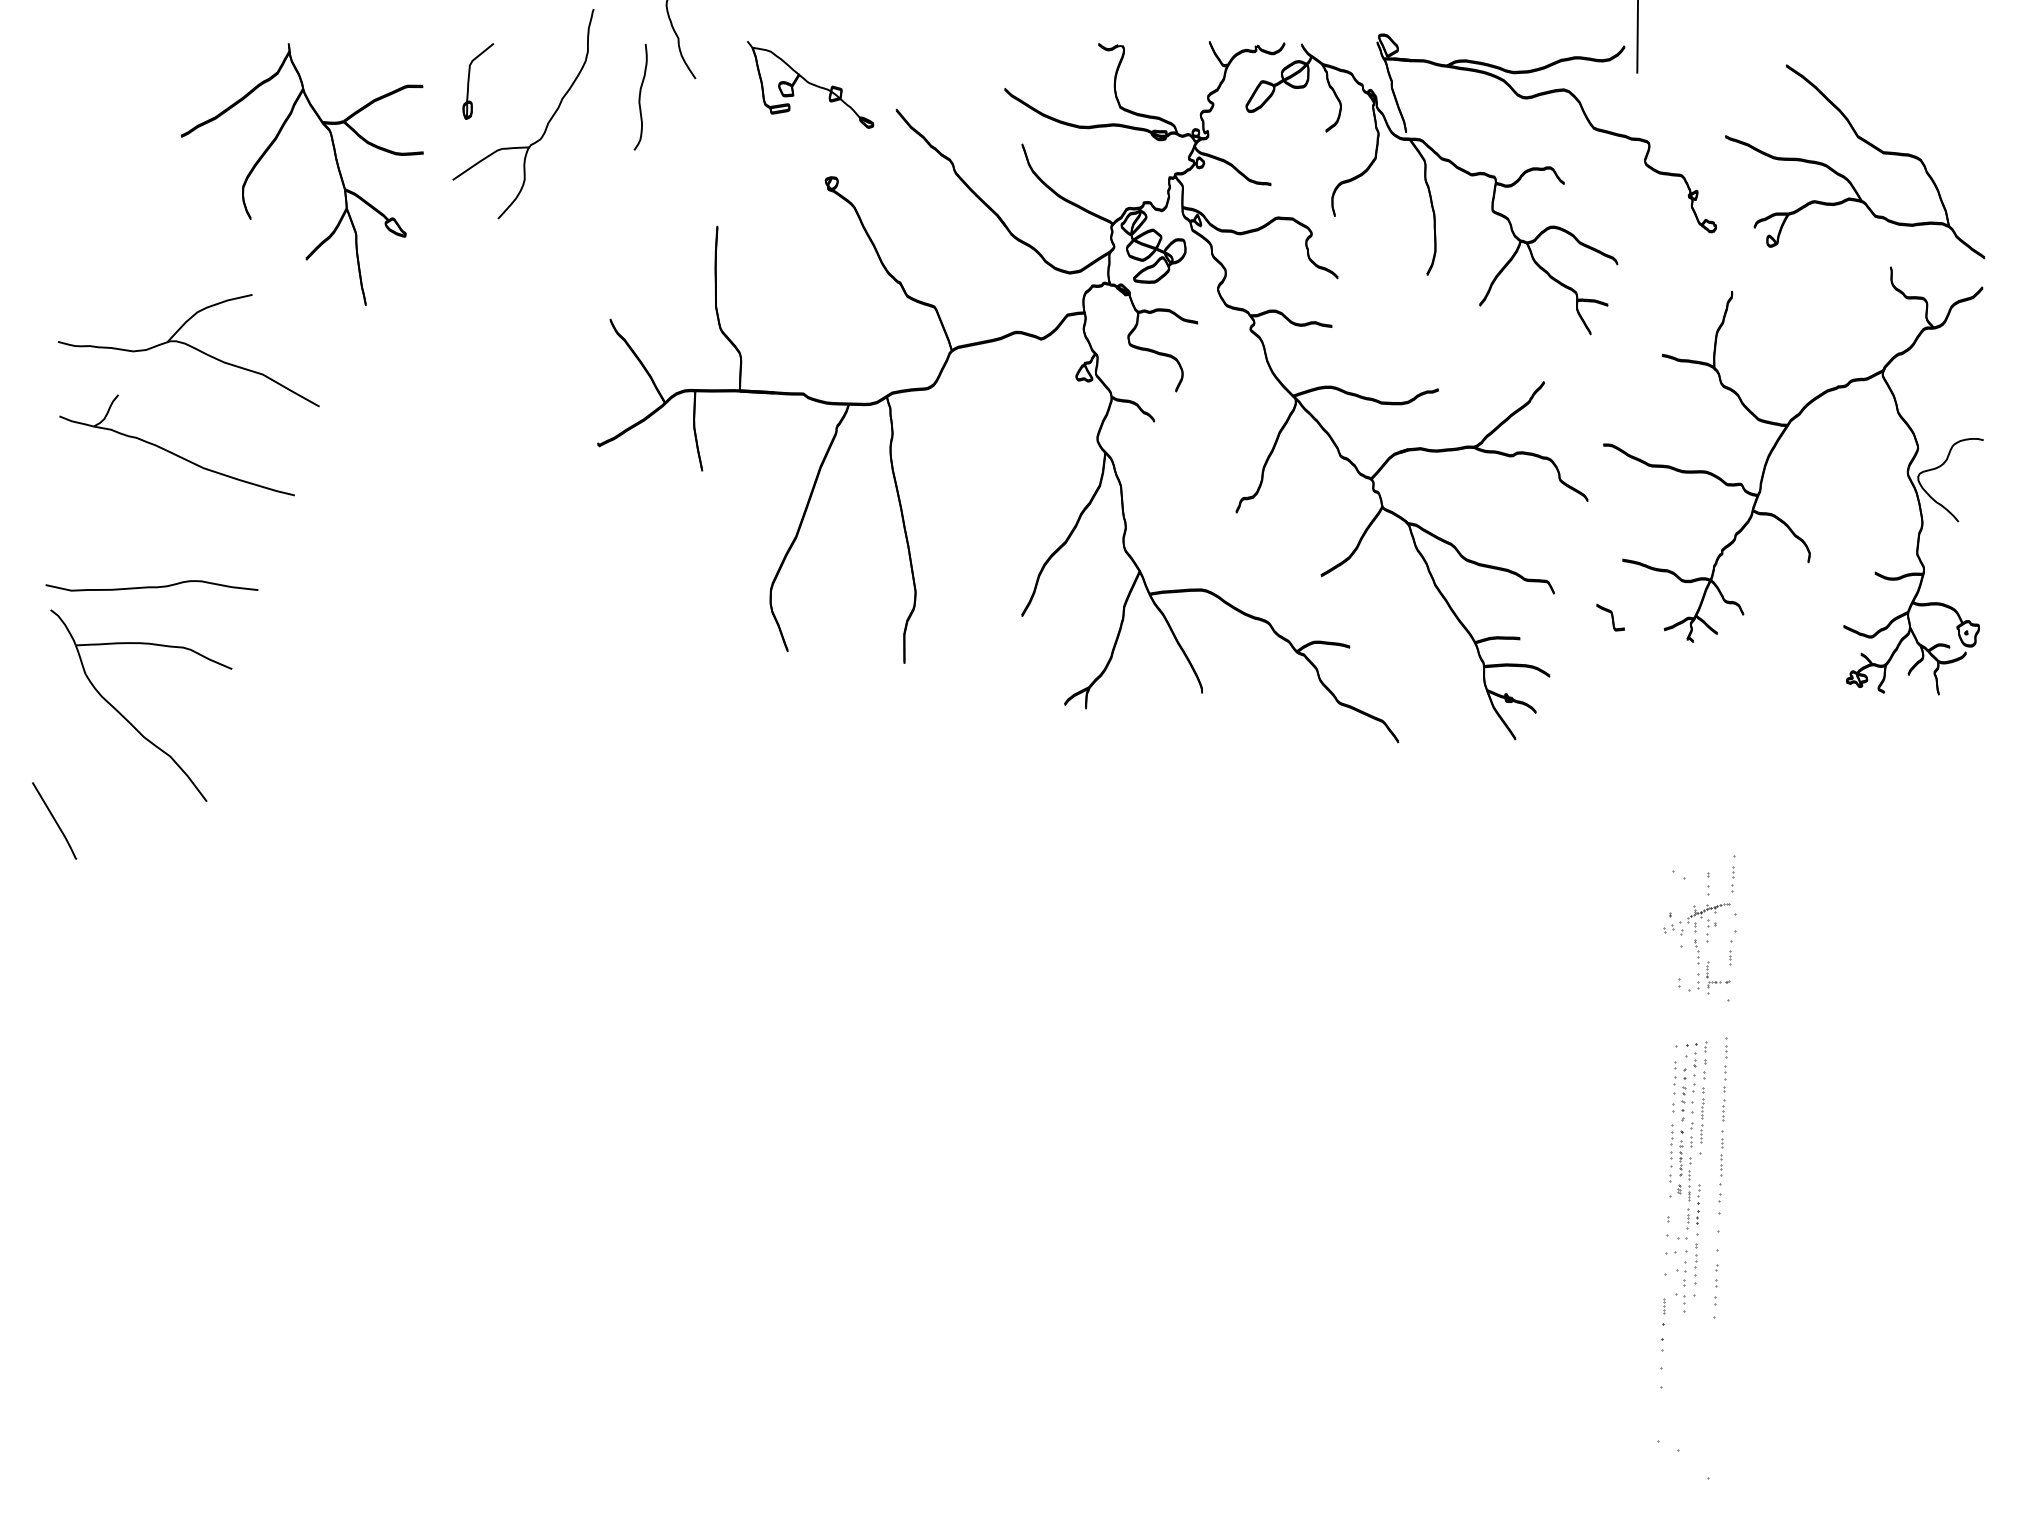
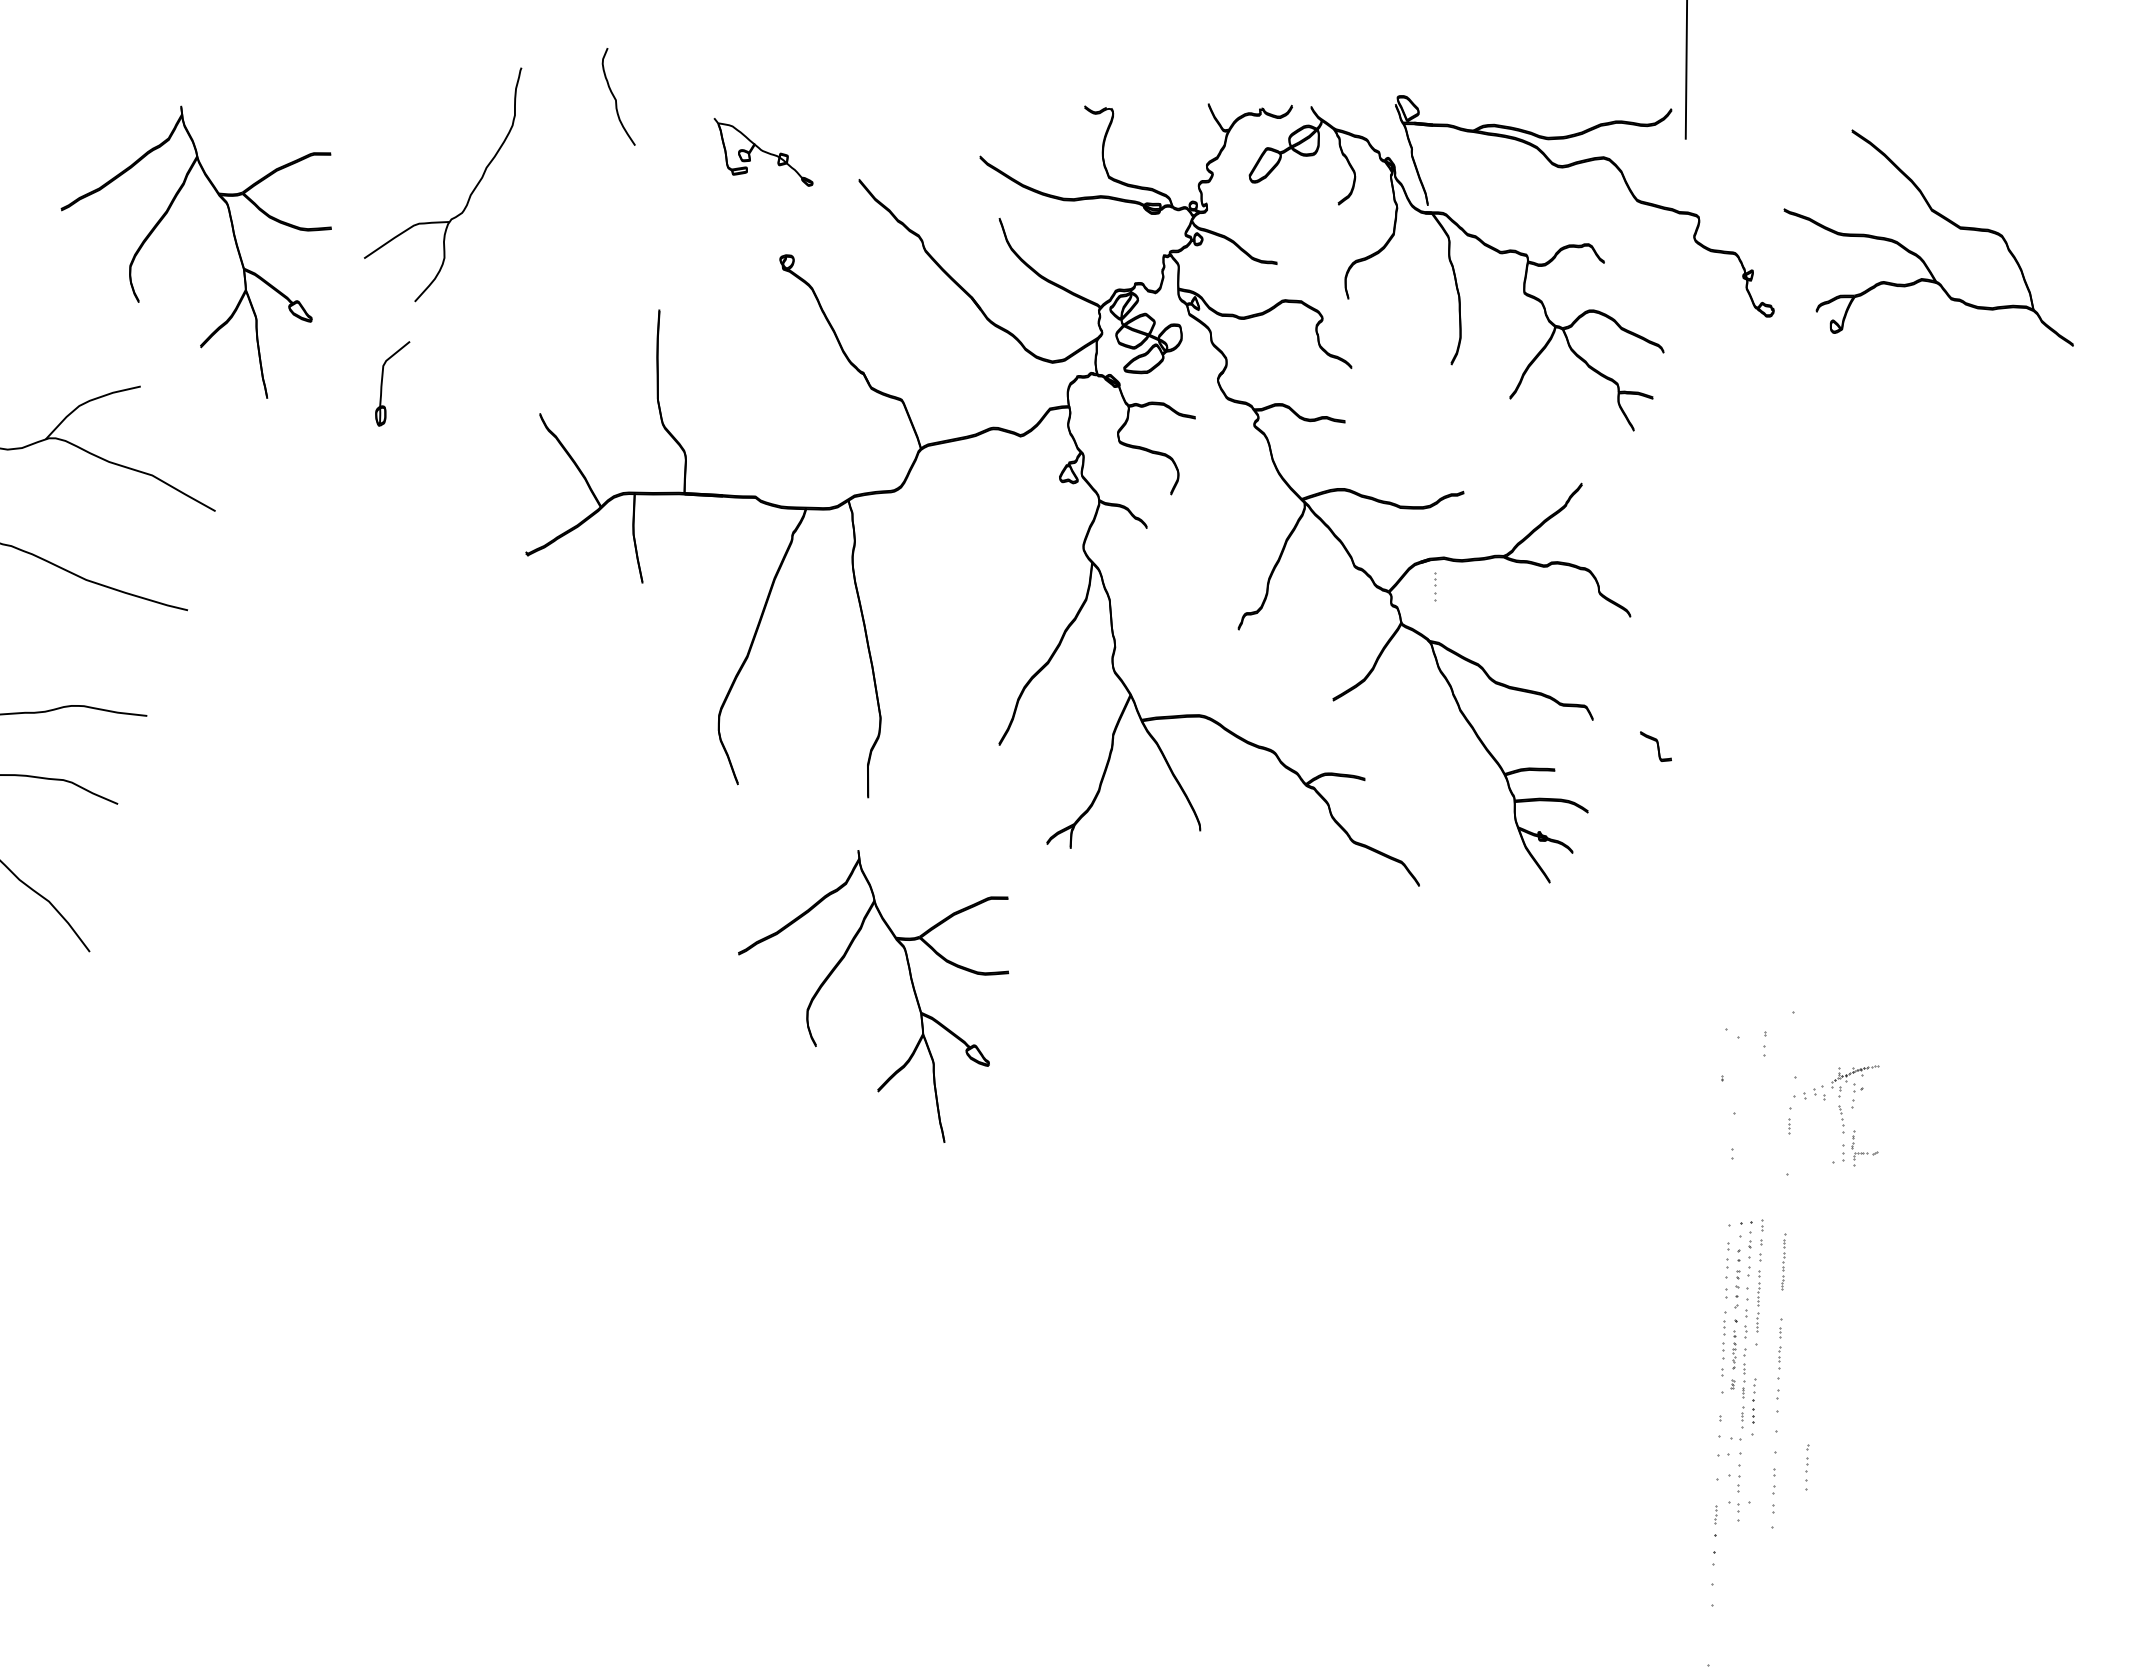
part: (469, 81) -> (382, 383), moved
part: (810, 84) -> (763, 151), size x0.7
curve: (640, 97) -> (573, 166), removed
part: (1764, 474) -> (1827, 586), removed
part: (943, 832) -> (911, 986), added
part: (1732, 879) -> (1434, 586), moved
part: (1696, 948) -> (1841, 1115), moved
part: (1724, 1079) -> (1783, 1261), size x0.6
part: (1695, 1263) -> (1806, 1467), moved

